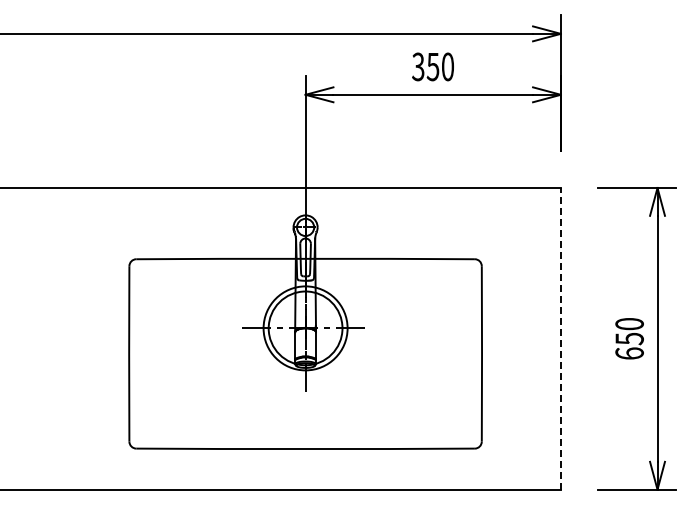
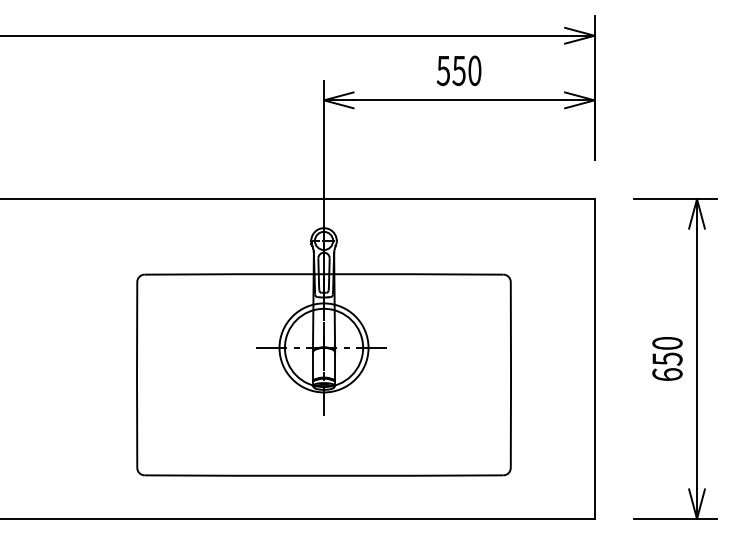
text: (418, 66) -> (443, 70), 350 -> 550
line: (560, 338) -> (594, 358), dashed -> solid

